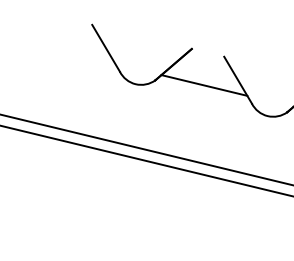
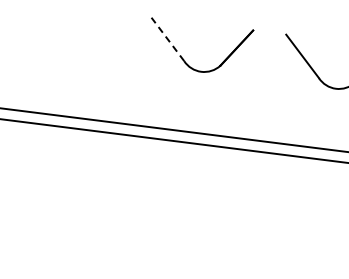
line: (105, 48) -> (167, 39), solid -> dashed
line: (204, 84) -> (269, 64), removed

